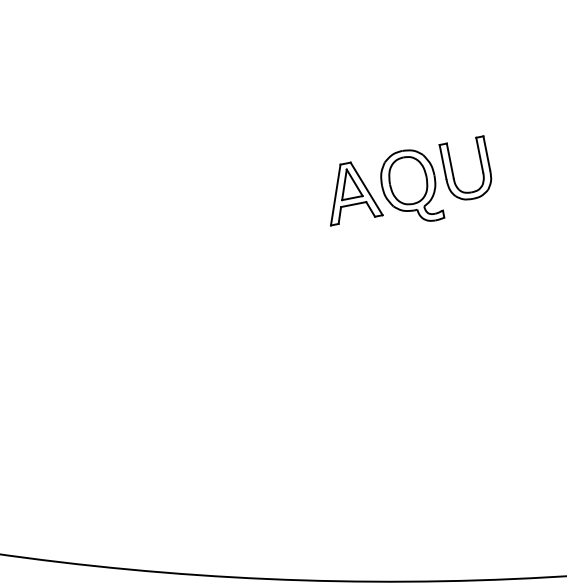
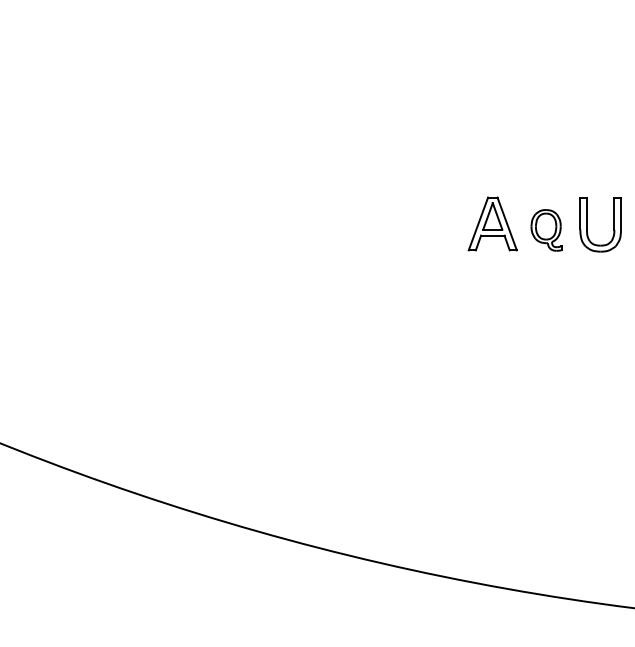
part: (410, 187) -> (546, 230), size x0.6

